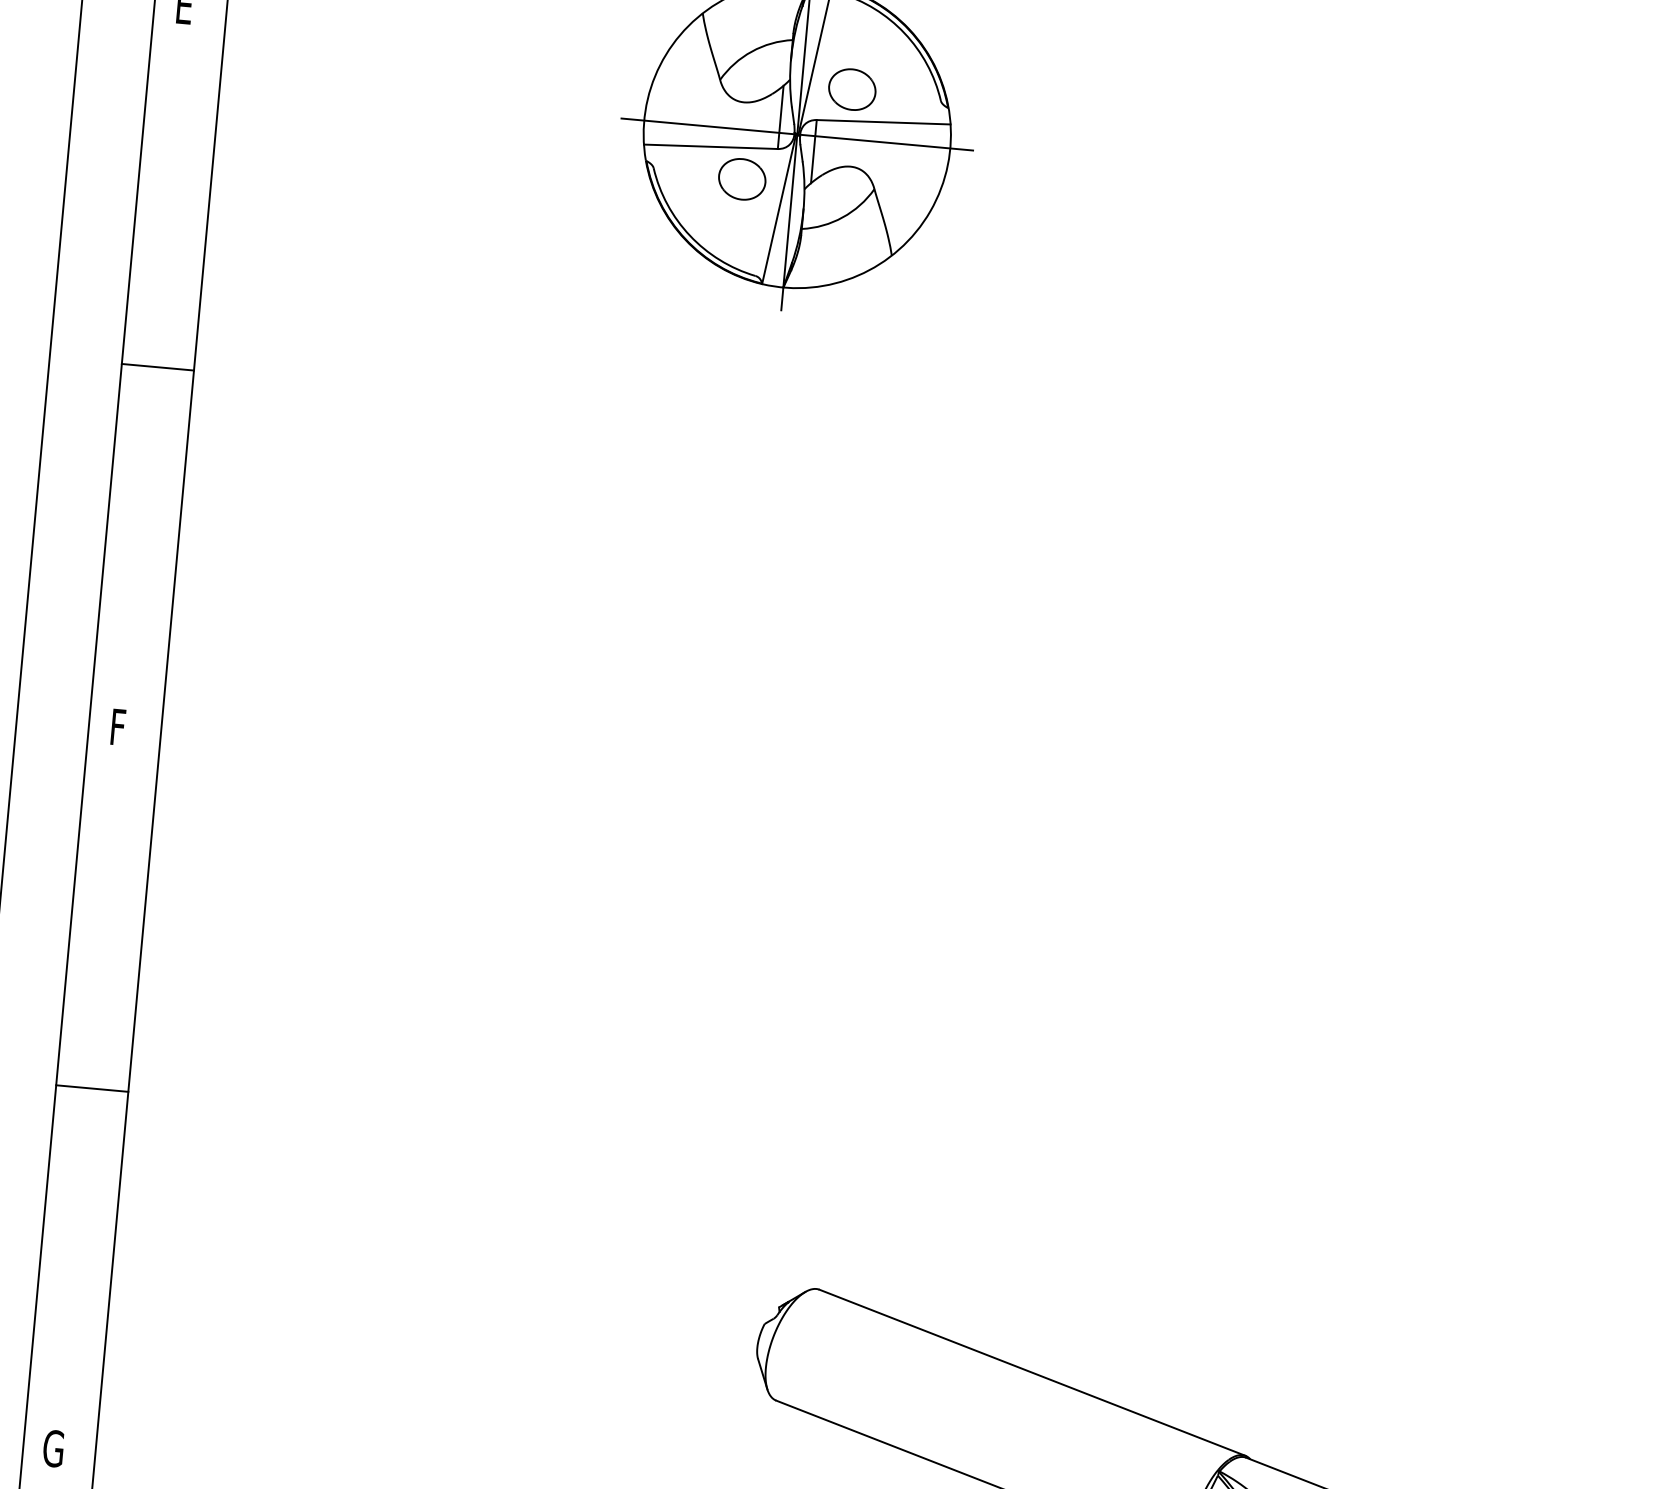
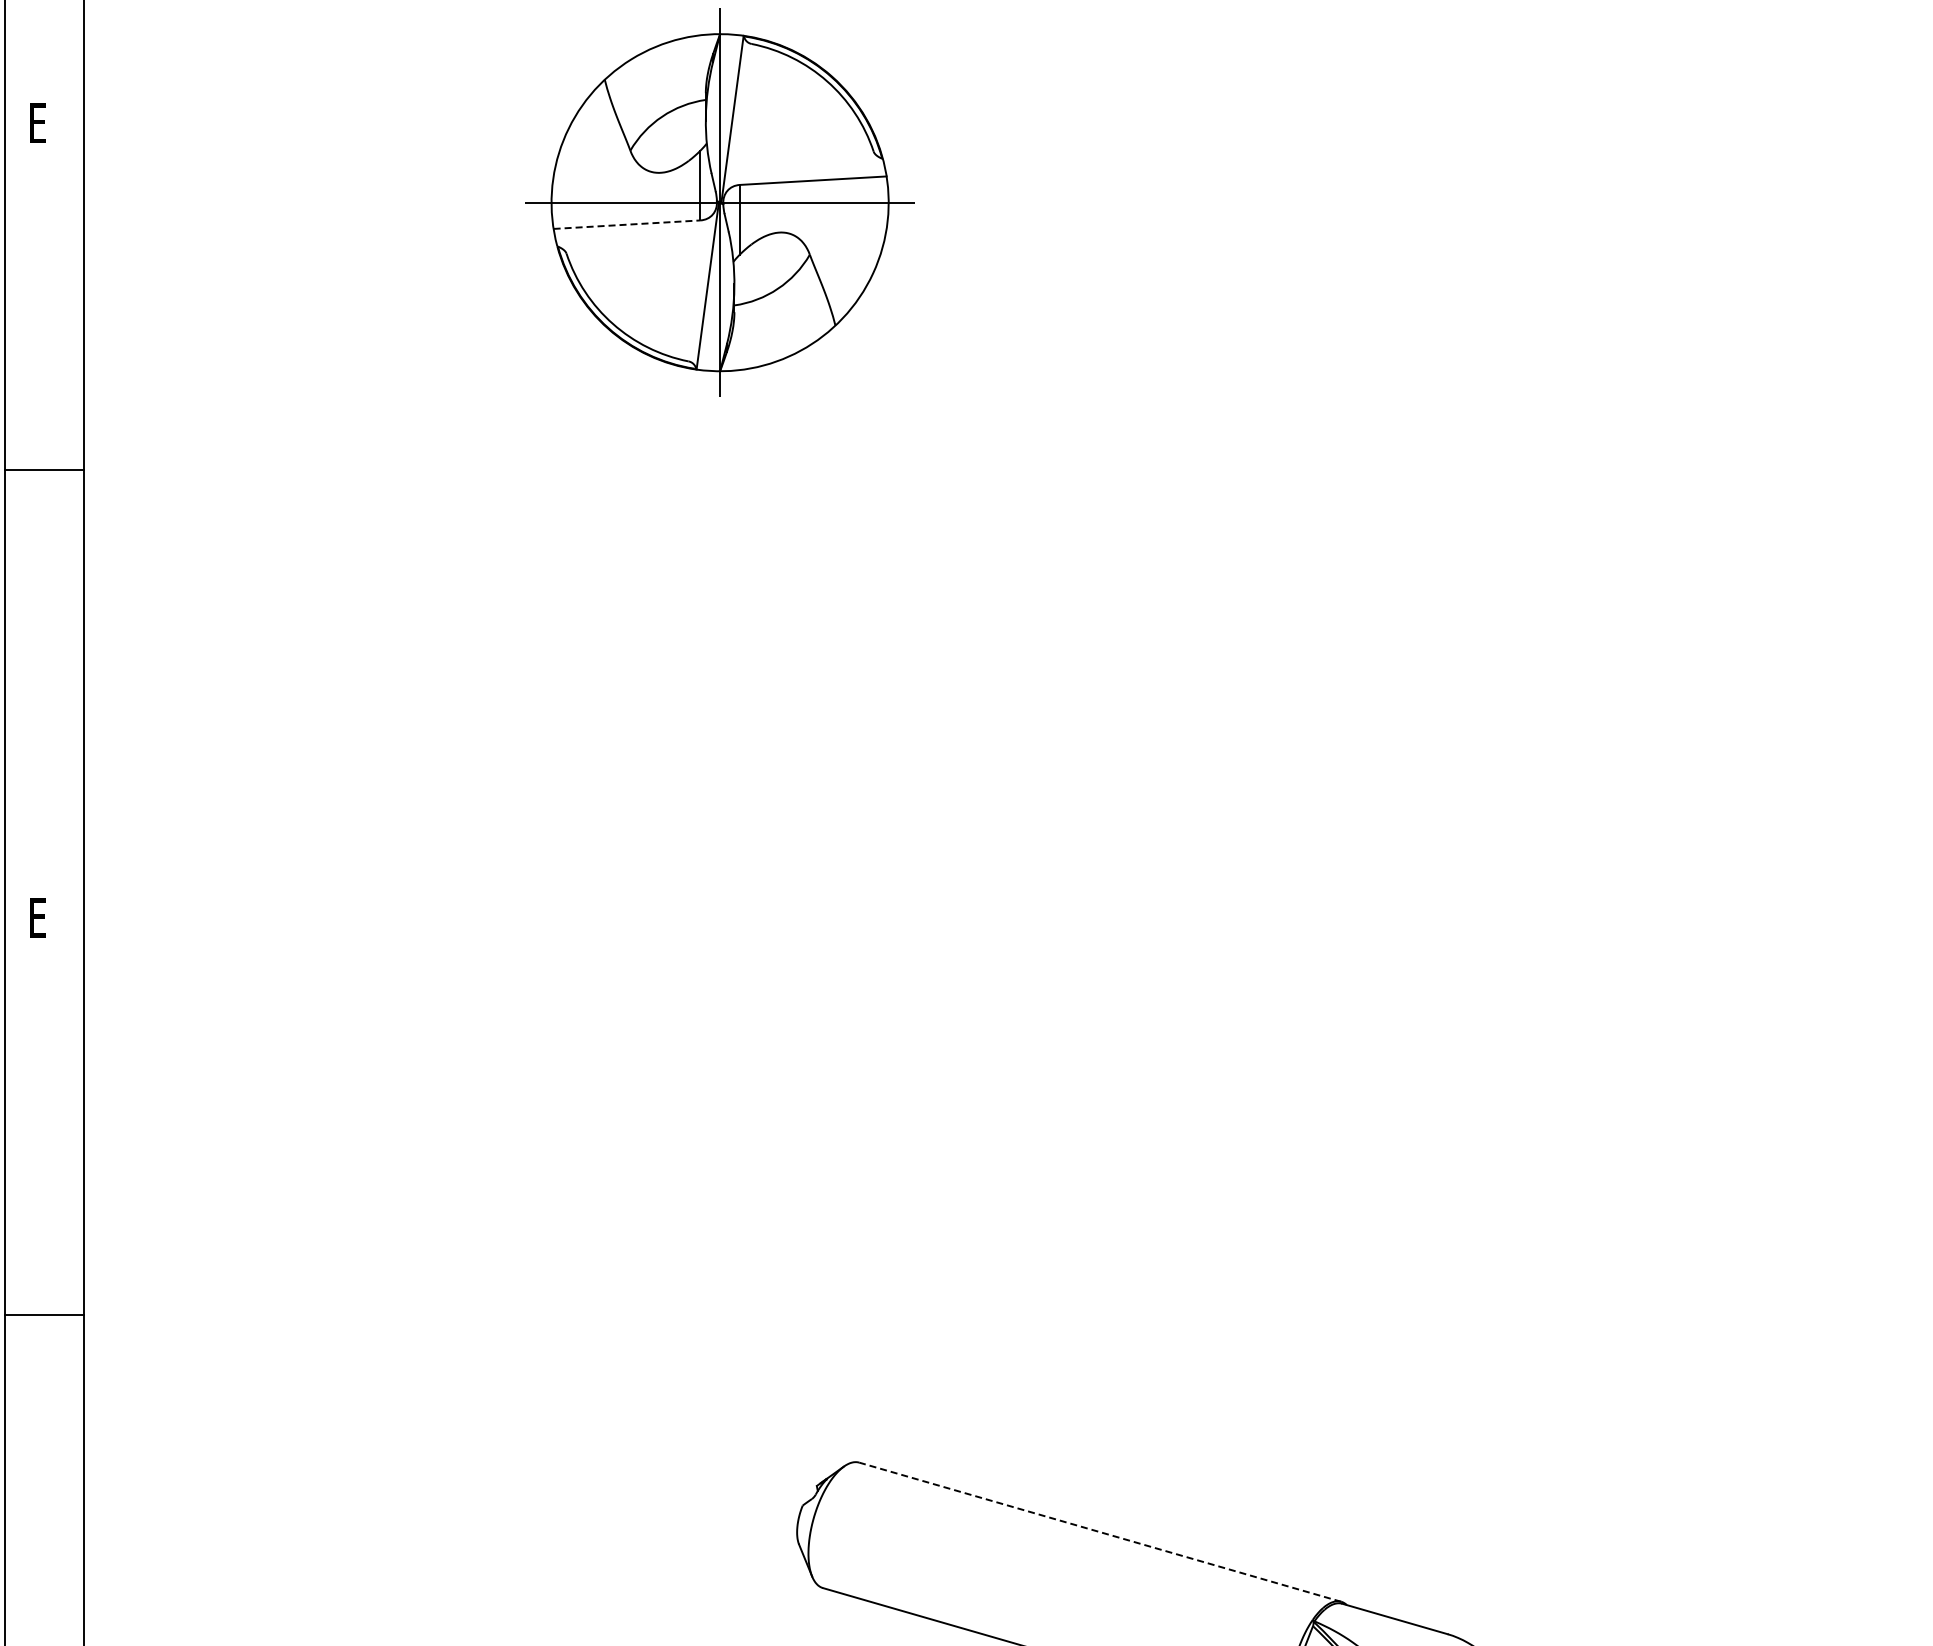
part: (852, 89) -> (775, 148), removed
line: (711, 146) -> (627, 224), solid -> dashed
part: (741, 179) -> (663, 257), removed
line: (157, 367) -> (44, 469), moved
text: (120, 727) -> (39, 917), F -> E
line: (1032, 1373) -> (1100, 1532), solid -> dashed

